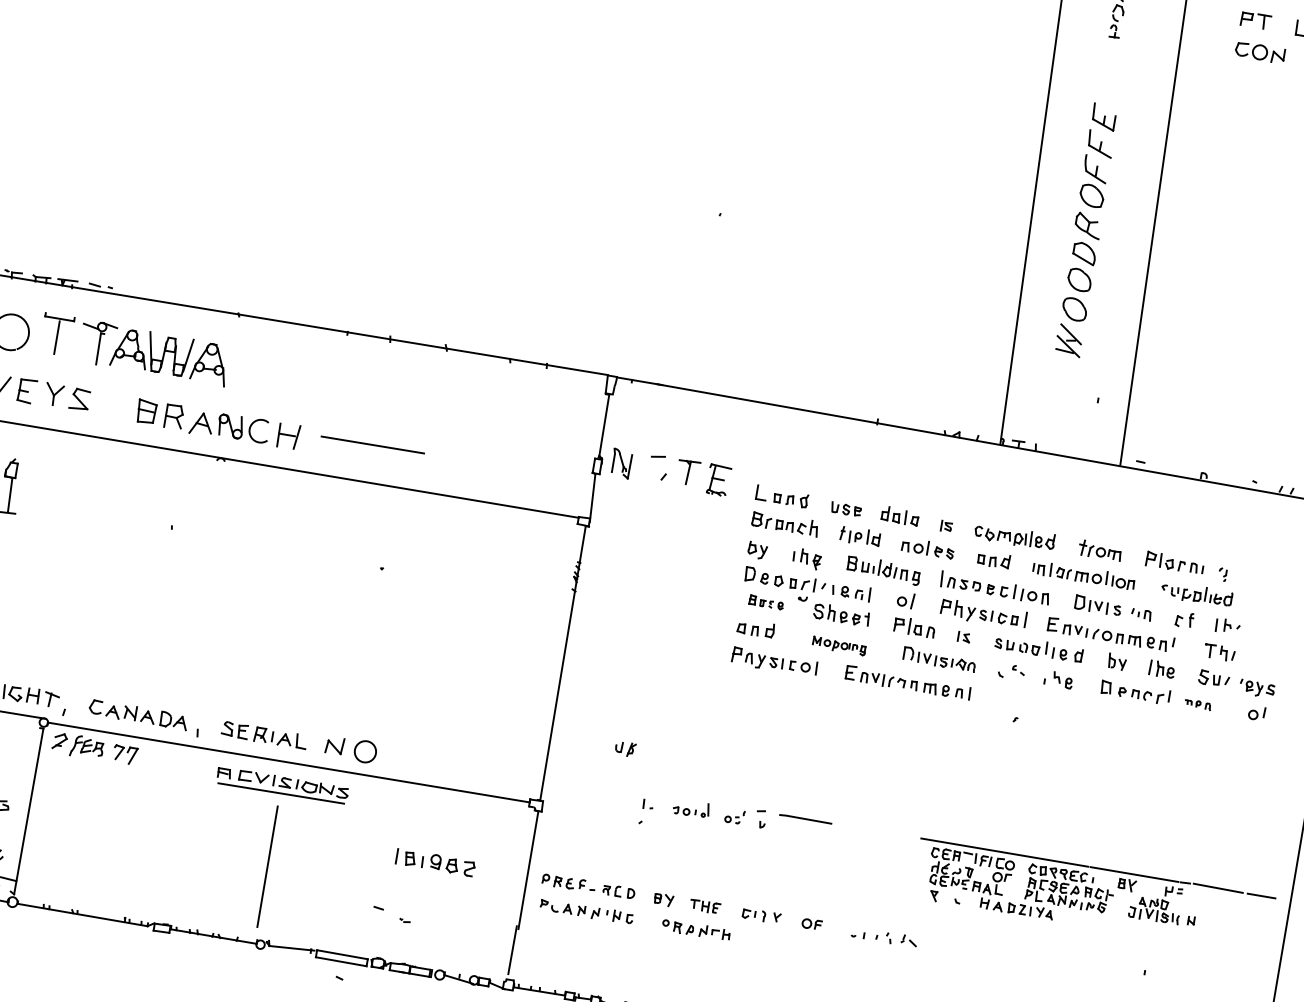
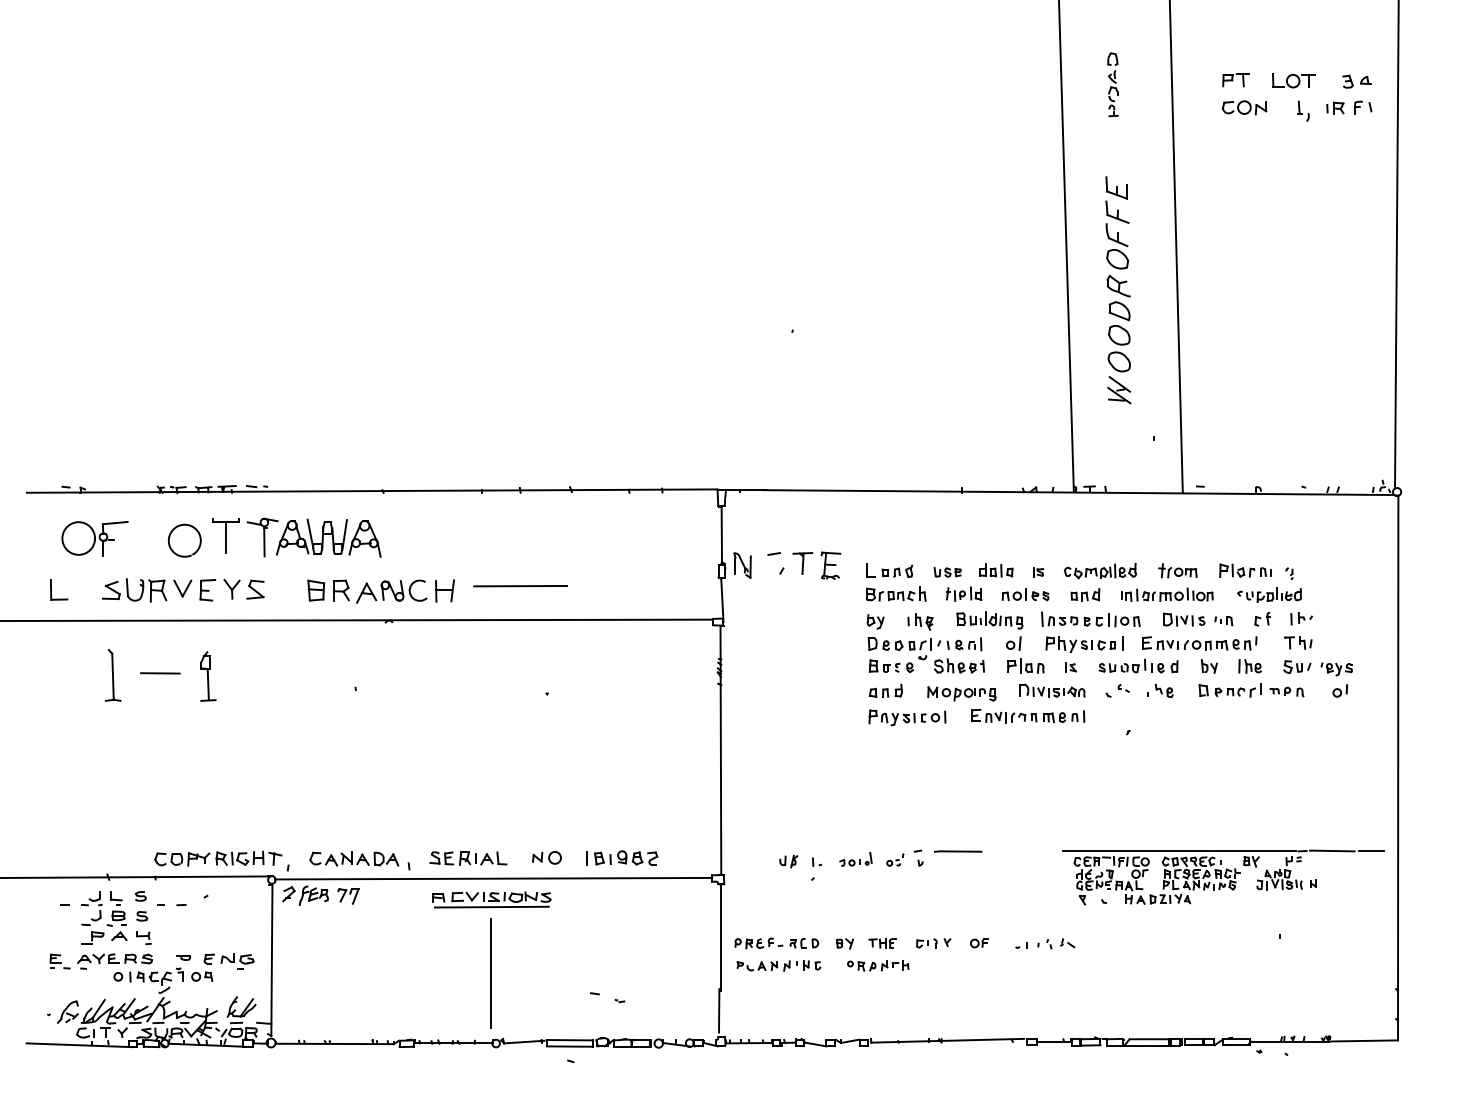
part: (765, 602) -> (890, 666), size x1.43
part: (838, 645) -> (961, 693), size x1.43
part: (1197, 703) -> (1286, 691), size x1.43
part: (350, 748) -> (546, 857), size x0.62
part: (625, 748) -> (788, 861), moved
part: (435, 862) -> (622, 857), moved

